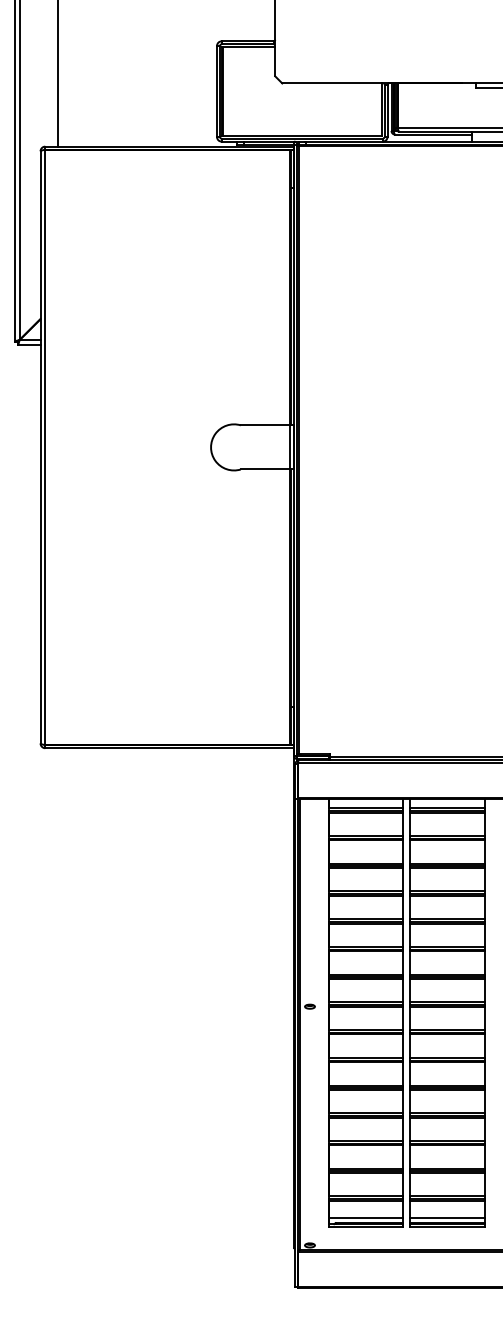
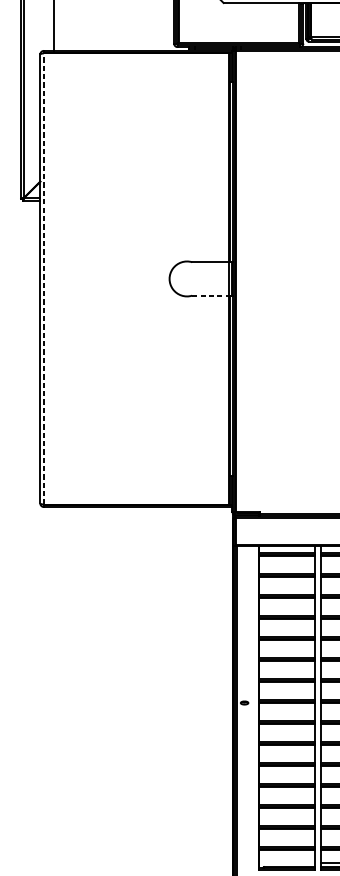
line: (45, 447) -> (44, 279), solid -> dashed
line: (265, 469) -> (210, 295), solid -> dashed
line: (366, 1218) -> (287, 863), removed

